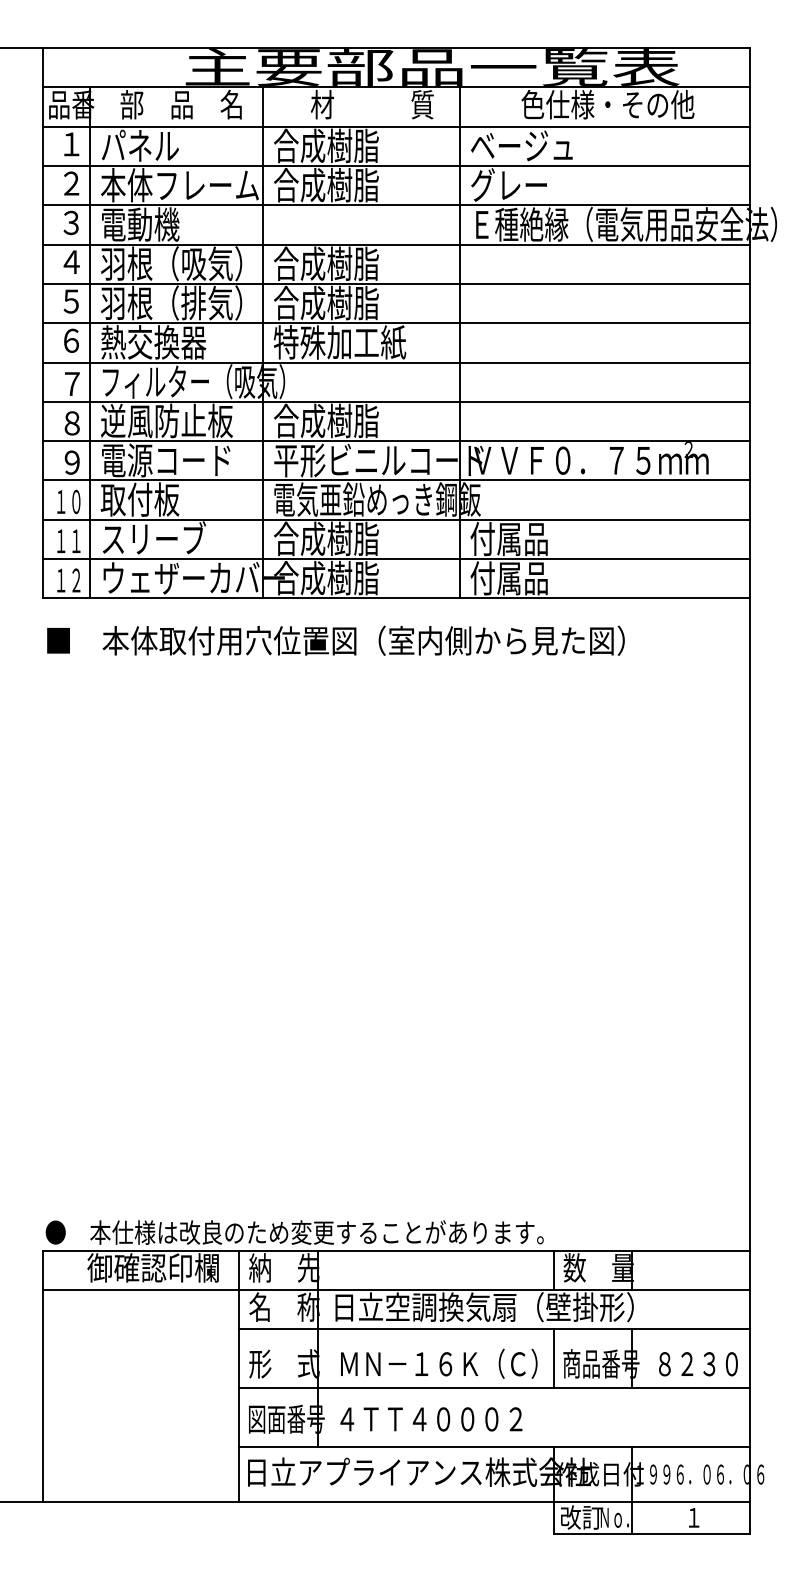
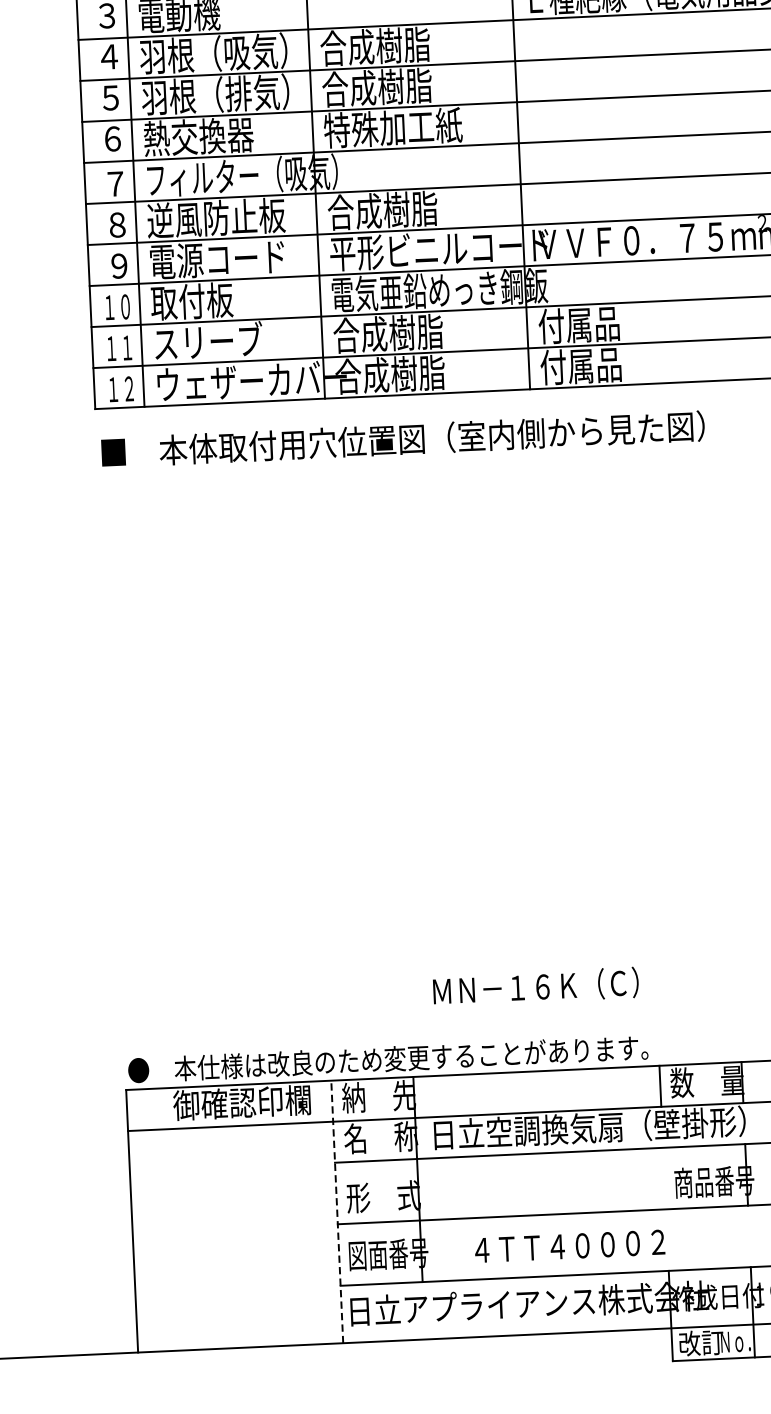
line: (553, 1358) -> (664, 1178), removed
text: (439, 1363) -> (536, 986), moved
line: (239, 1376) -> (337, 1212), solid -> dashed
text: (431, 1419) -> (570, 1246), moved

